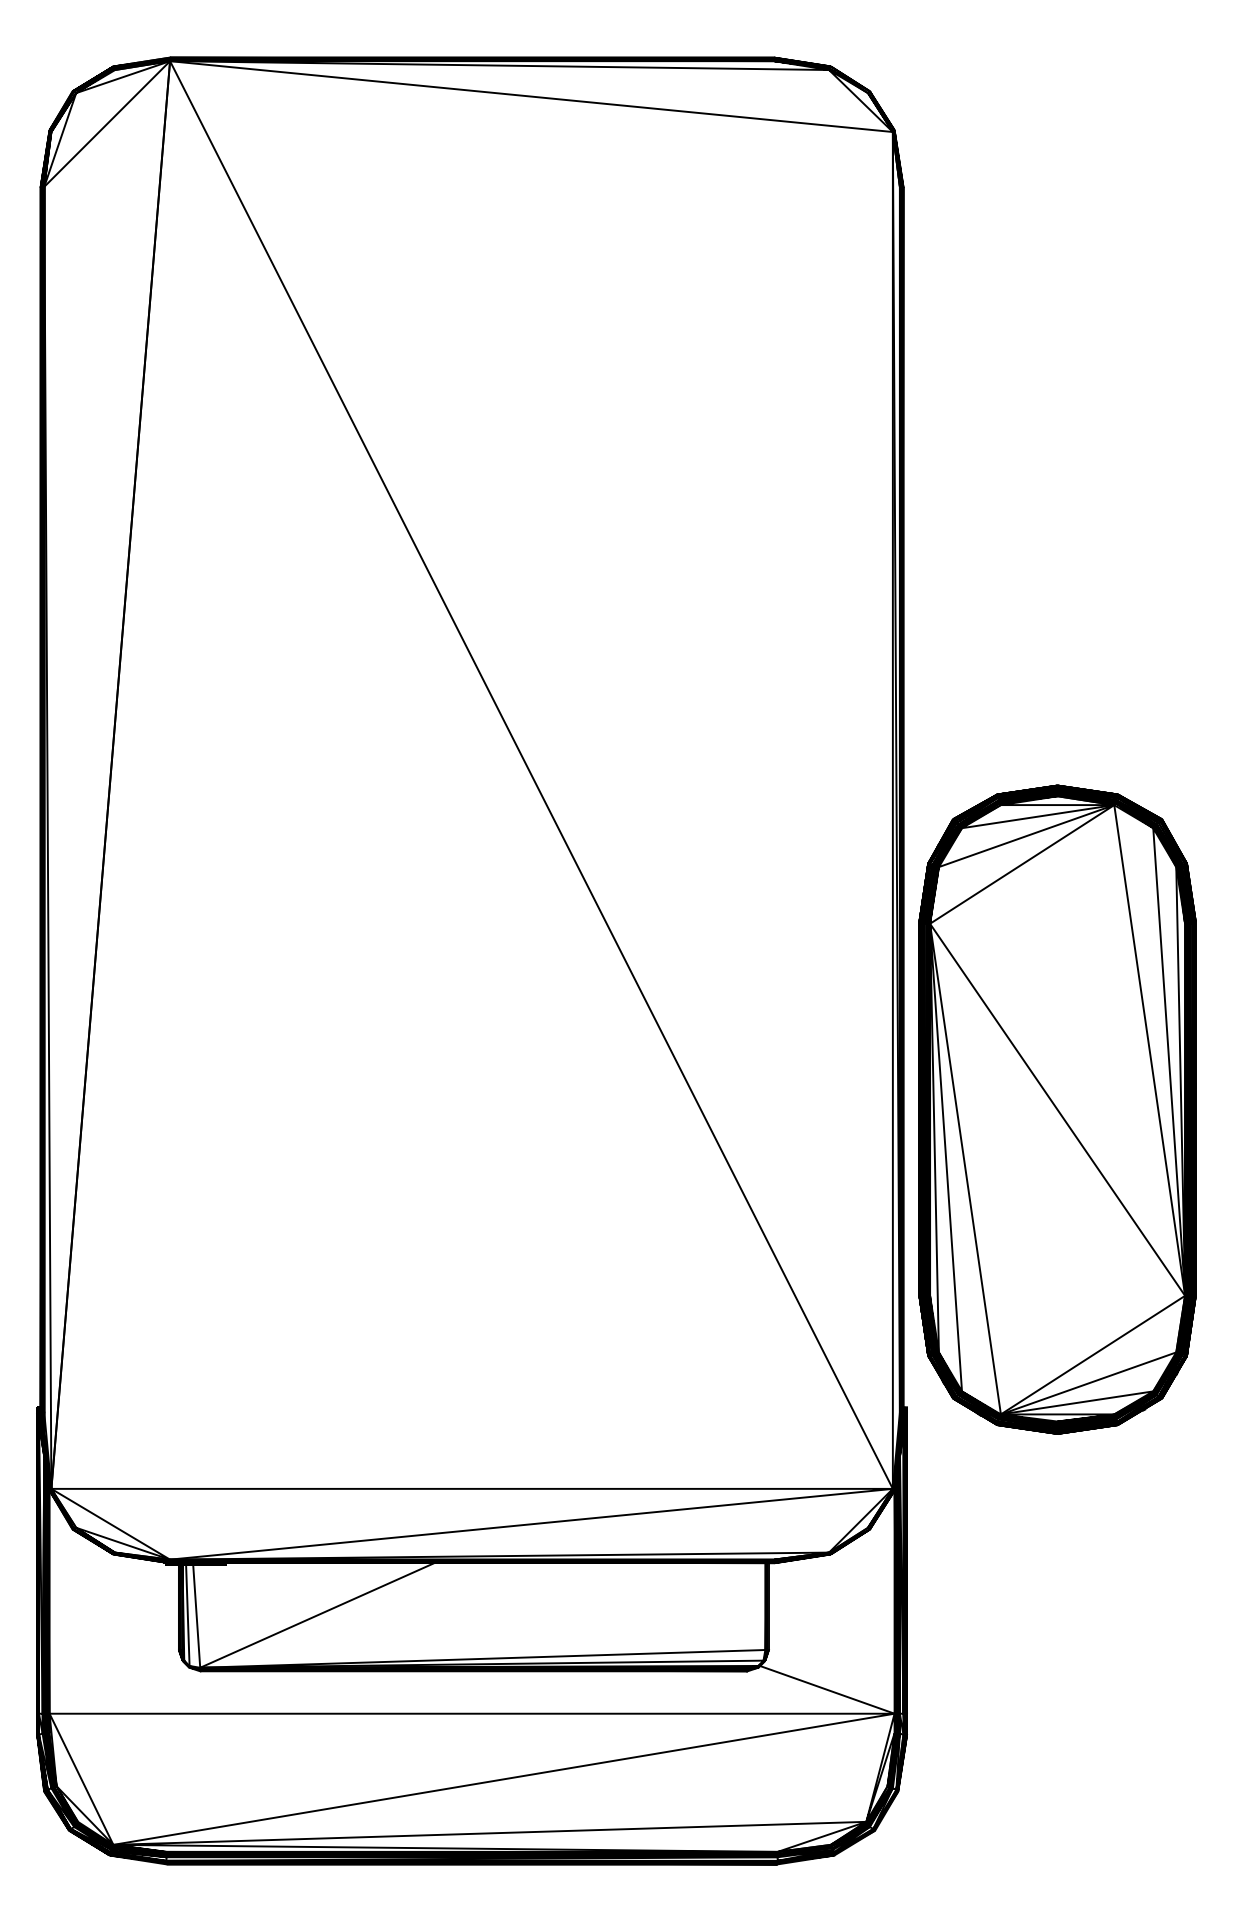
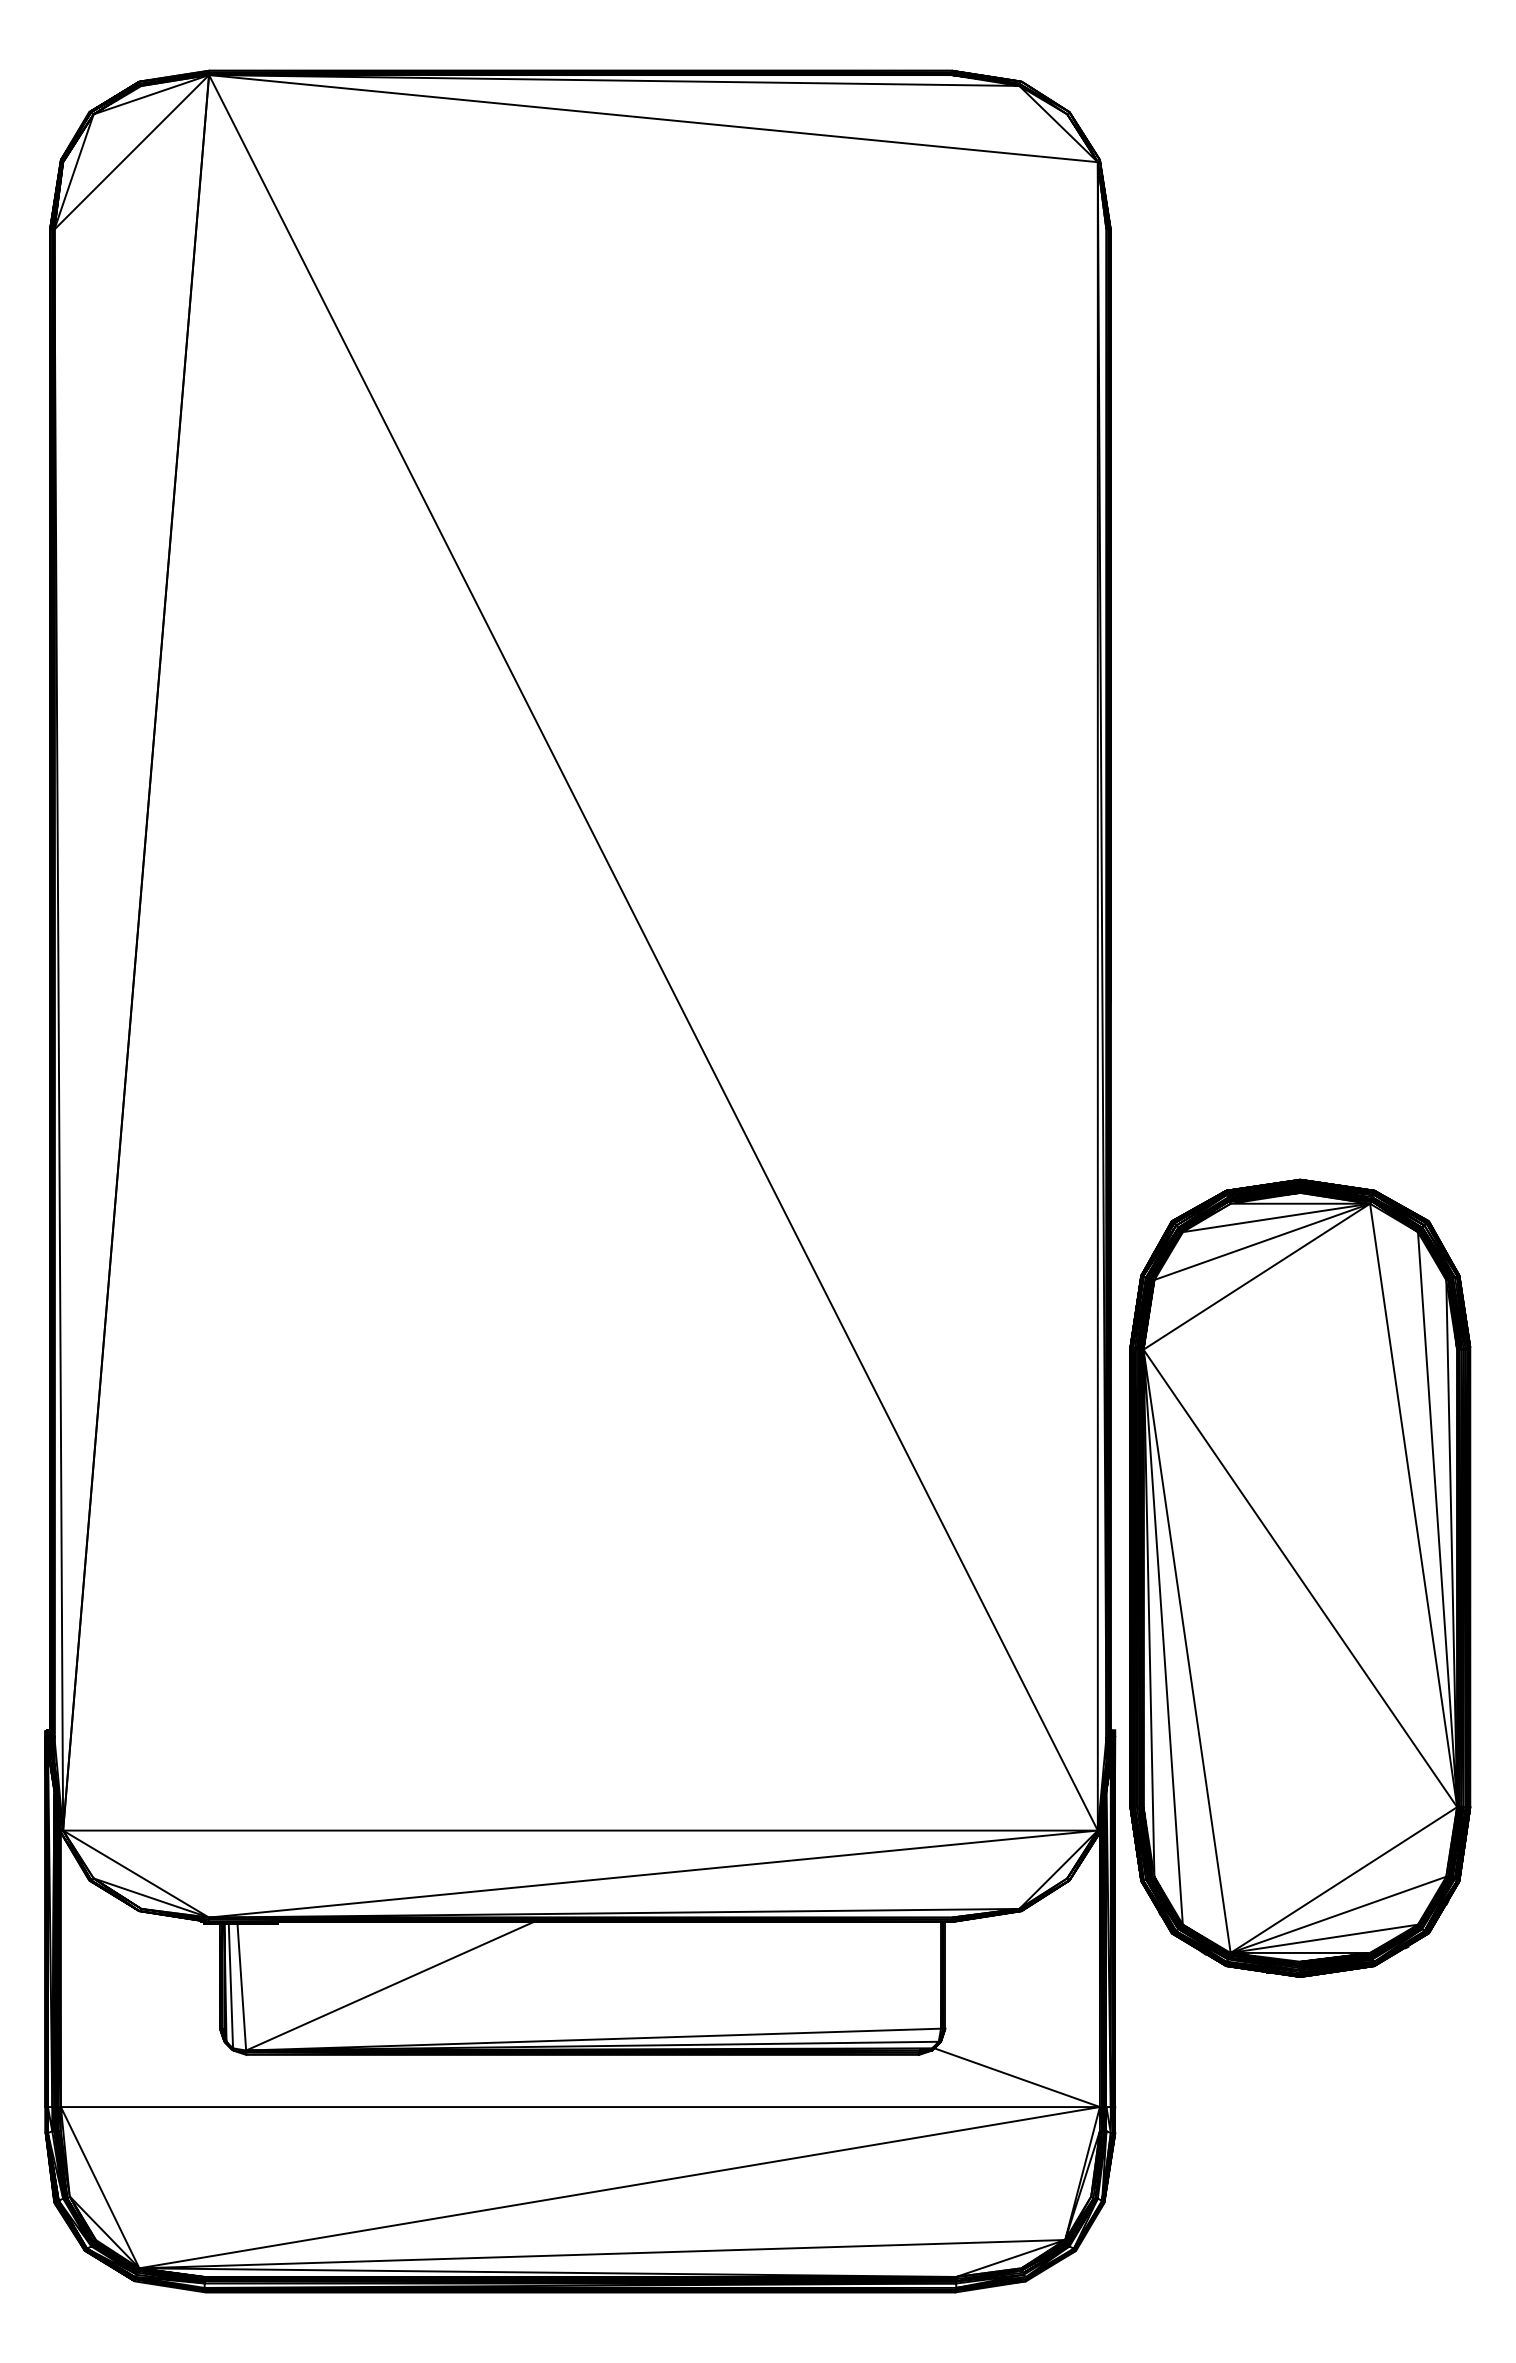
part: (1057, 1109) -> (1300, 1578), moved

